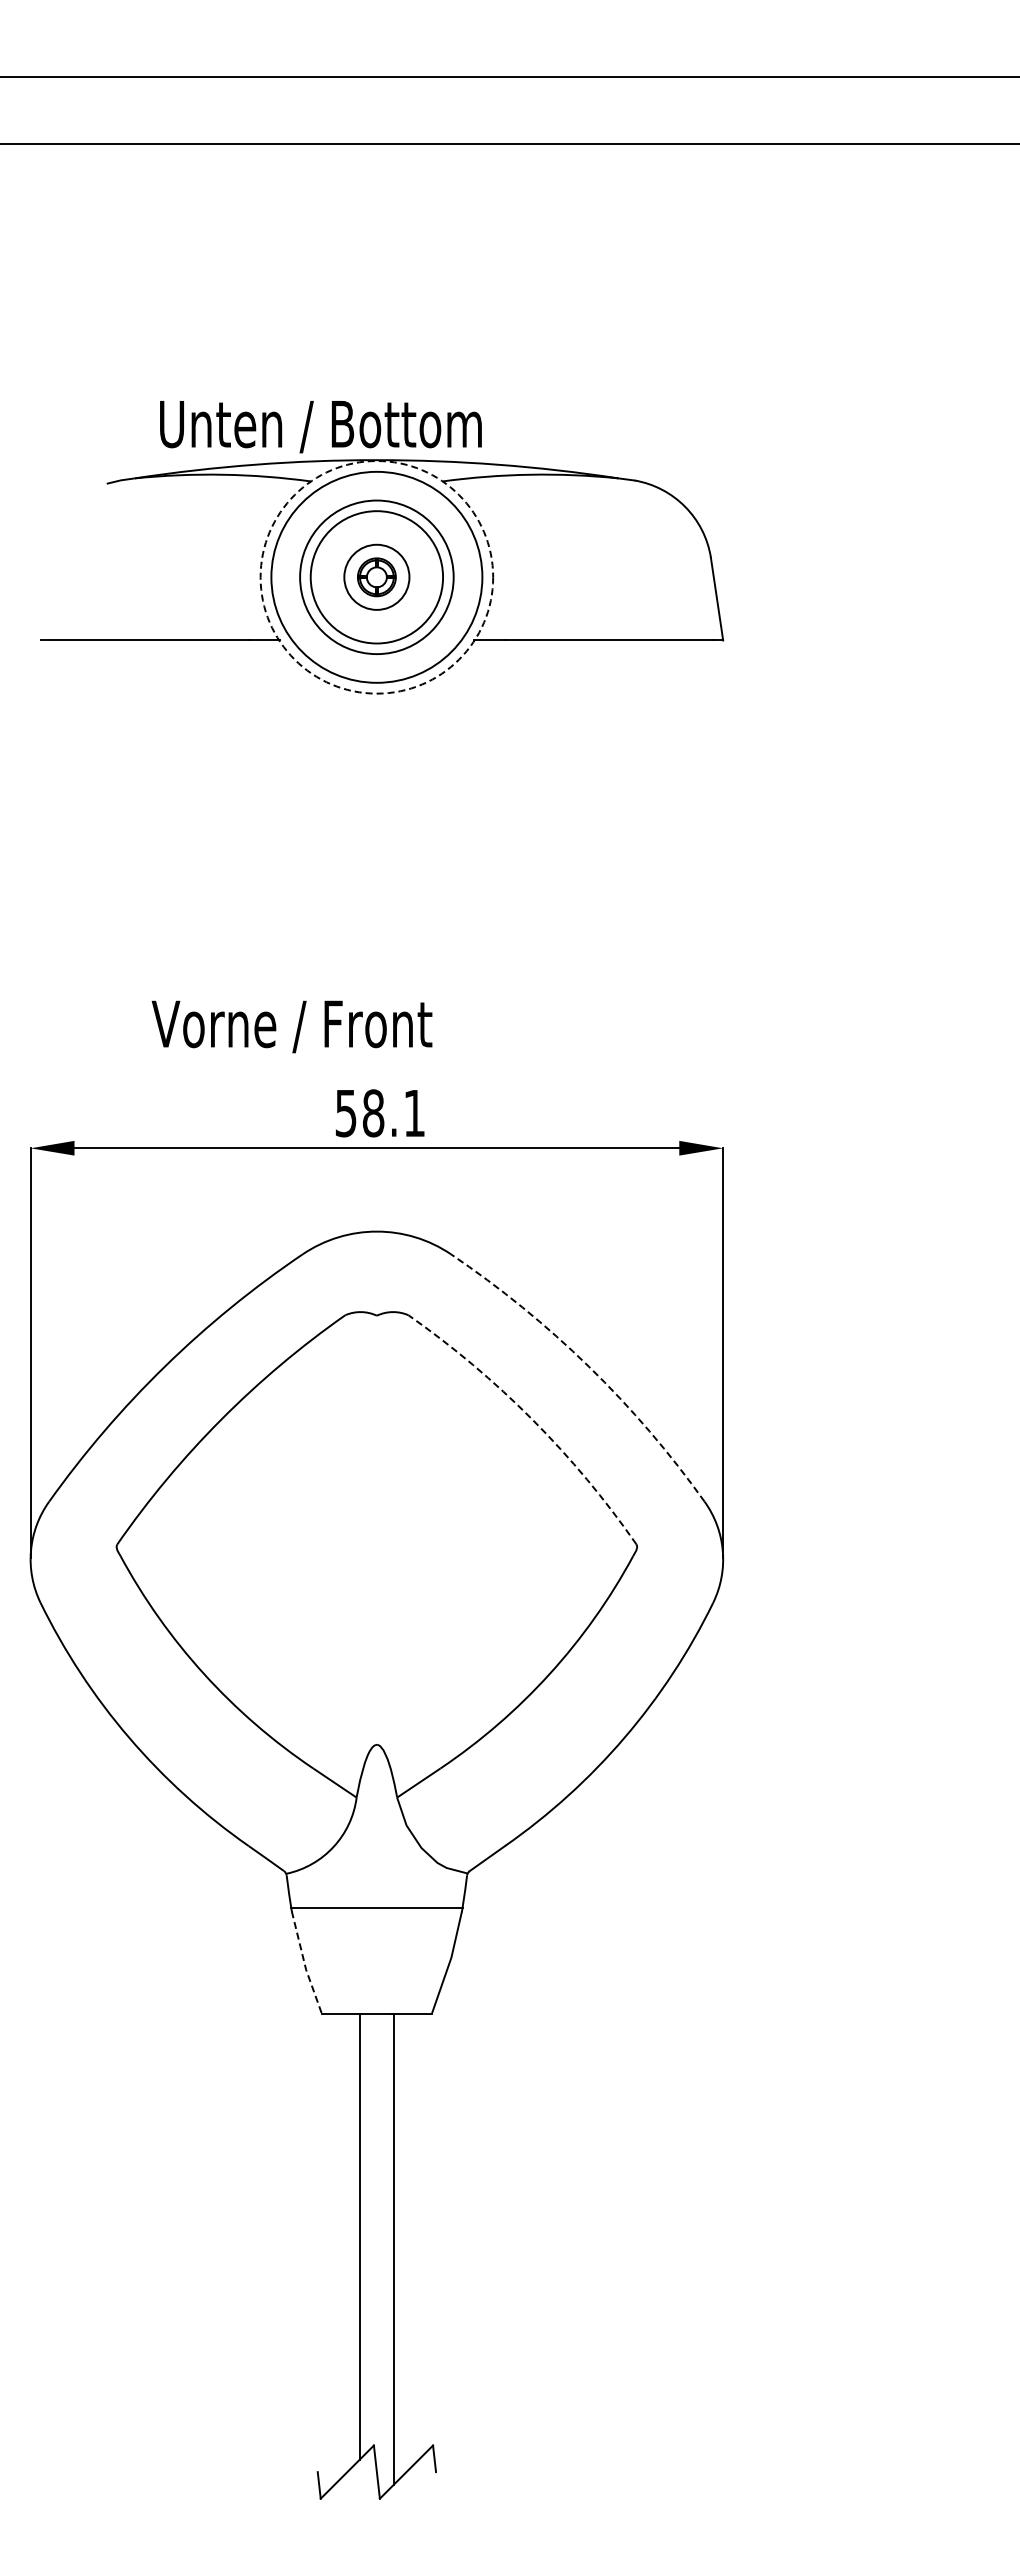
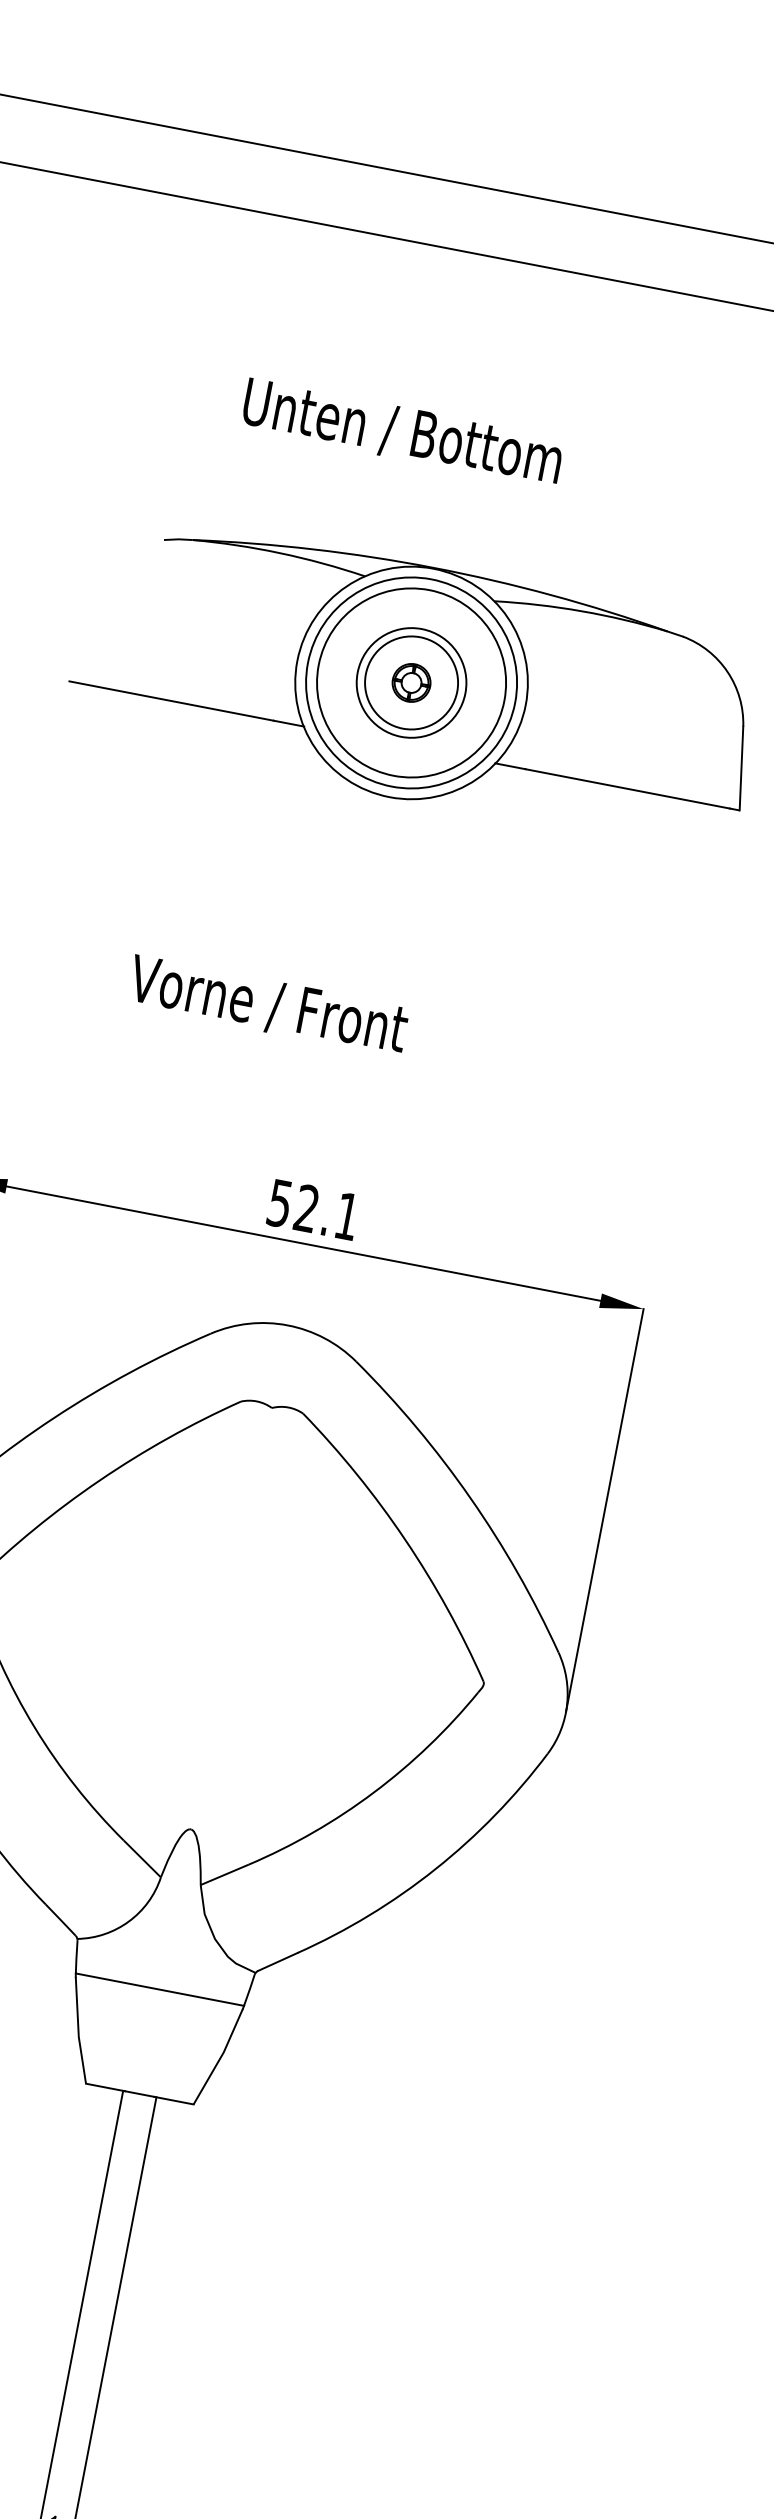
text: (320, 427) -> (402, 433), moved
circle: (376, 576) -> (411, 682), size x1.43
circle: (376, 576) -> (411, 682), size x1.43
circle: (376, 577) -> (411, 683), dashed -> solid
circle: (376, 577) -> (411, 683), size x0.71
text: (291, 1026) -> (267, 1005), moved
text: (373, 1113) -> (306, 1208), 58.1 -> 52.1
arc: (588, 1366) -> (470, 1497), dashed -> solid
arc: (532, 1419) -> (405, 1539), dashed -> solid
line: (304, 1964) -> (78, 2031), dashed -> solid

